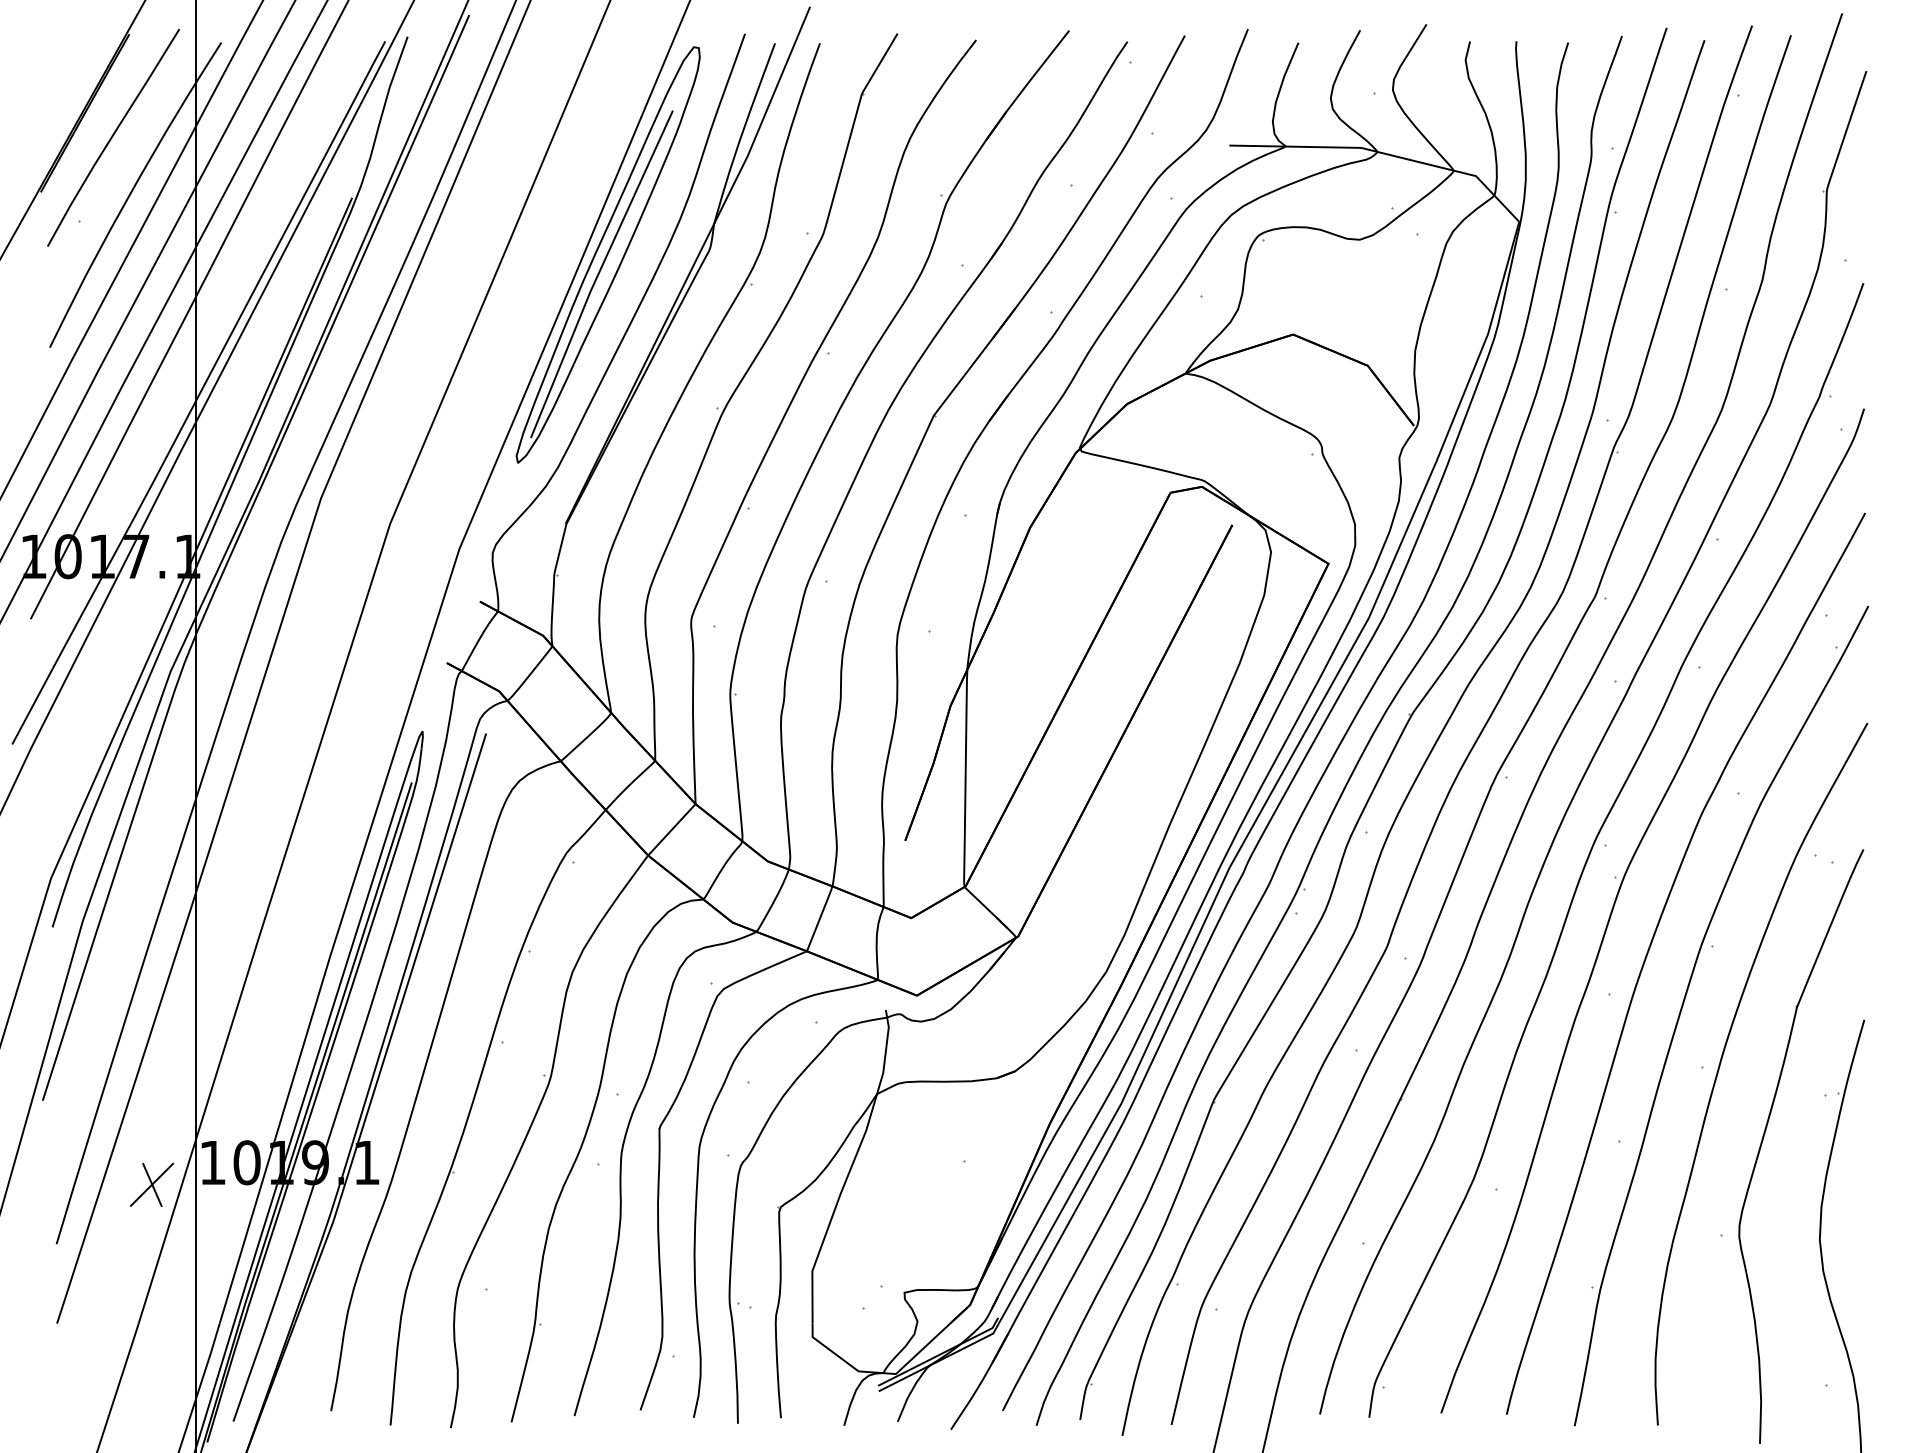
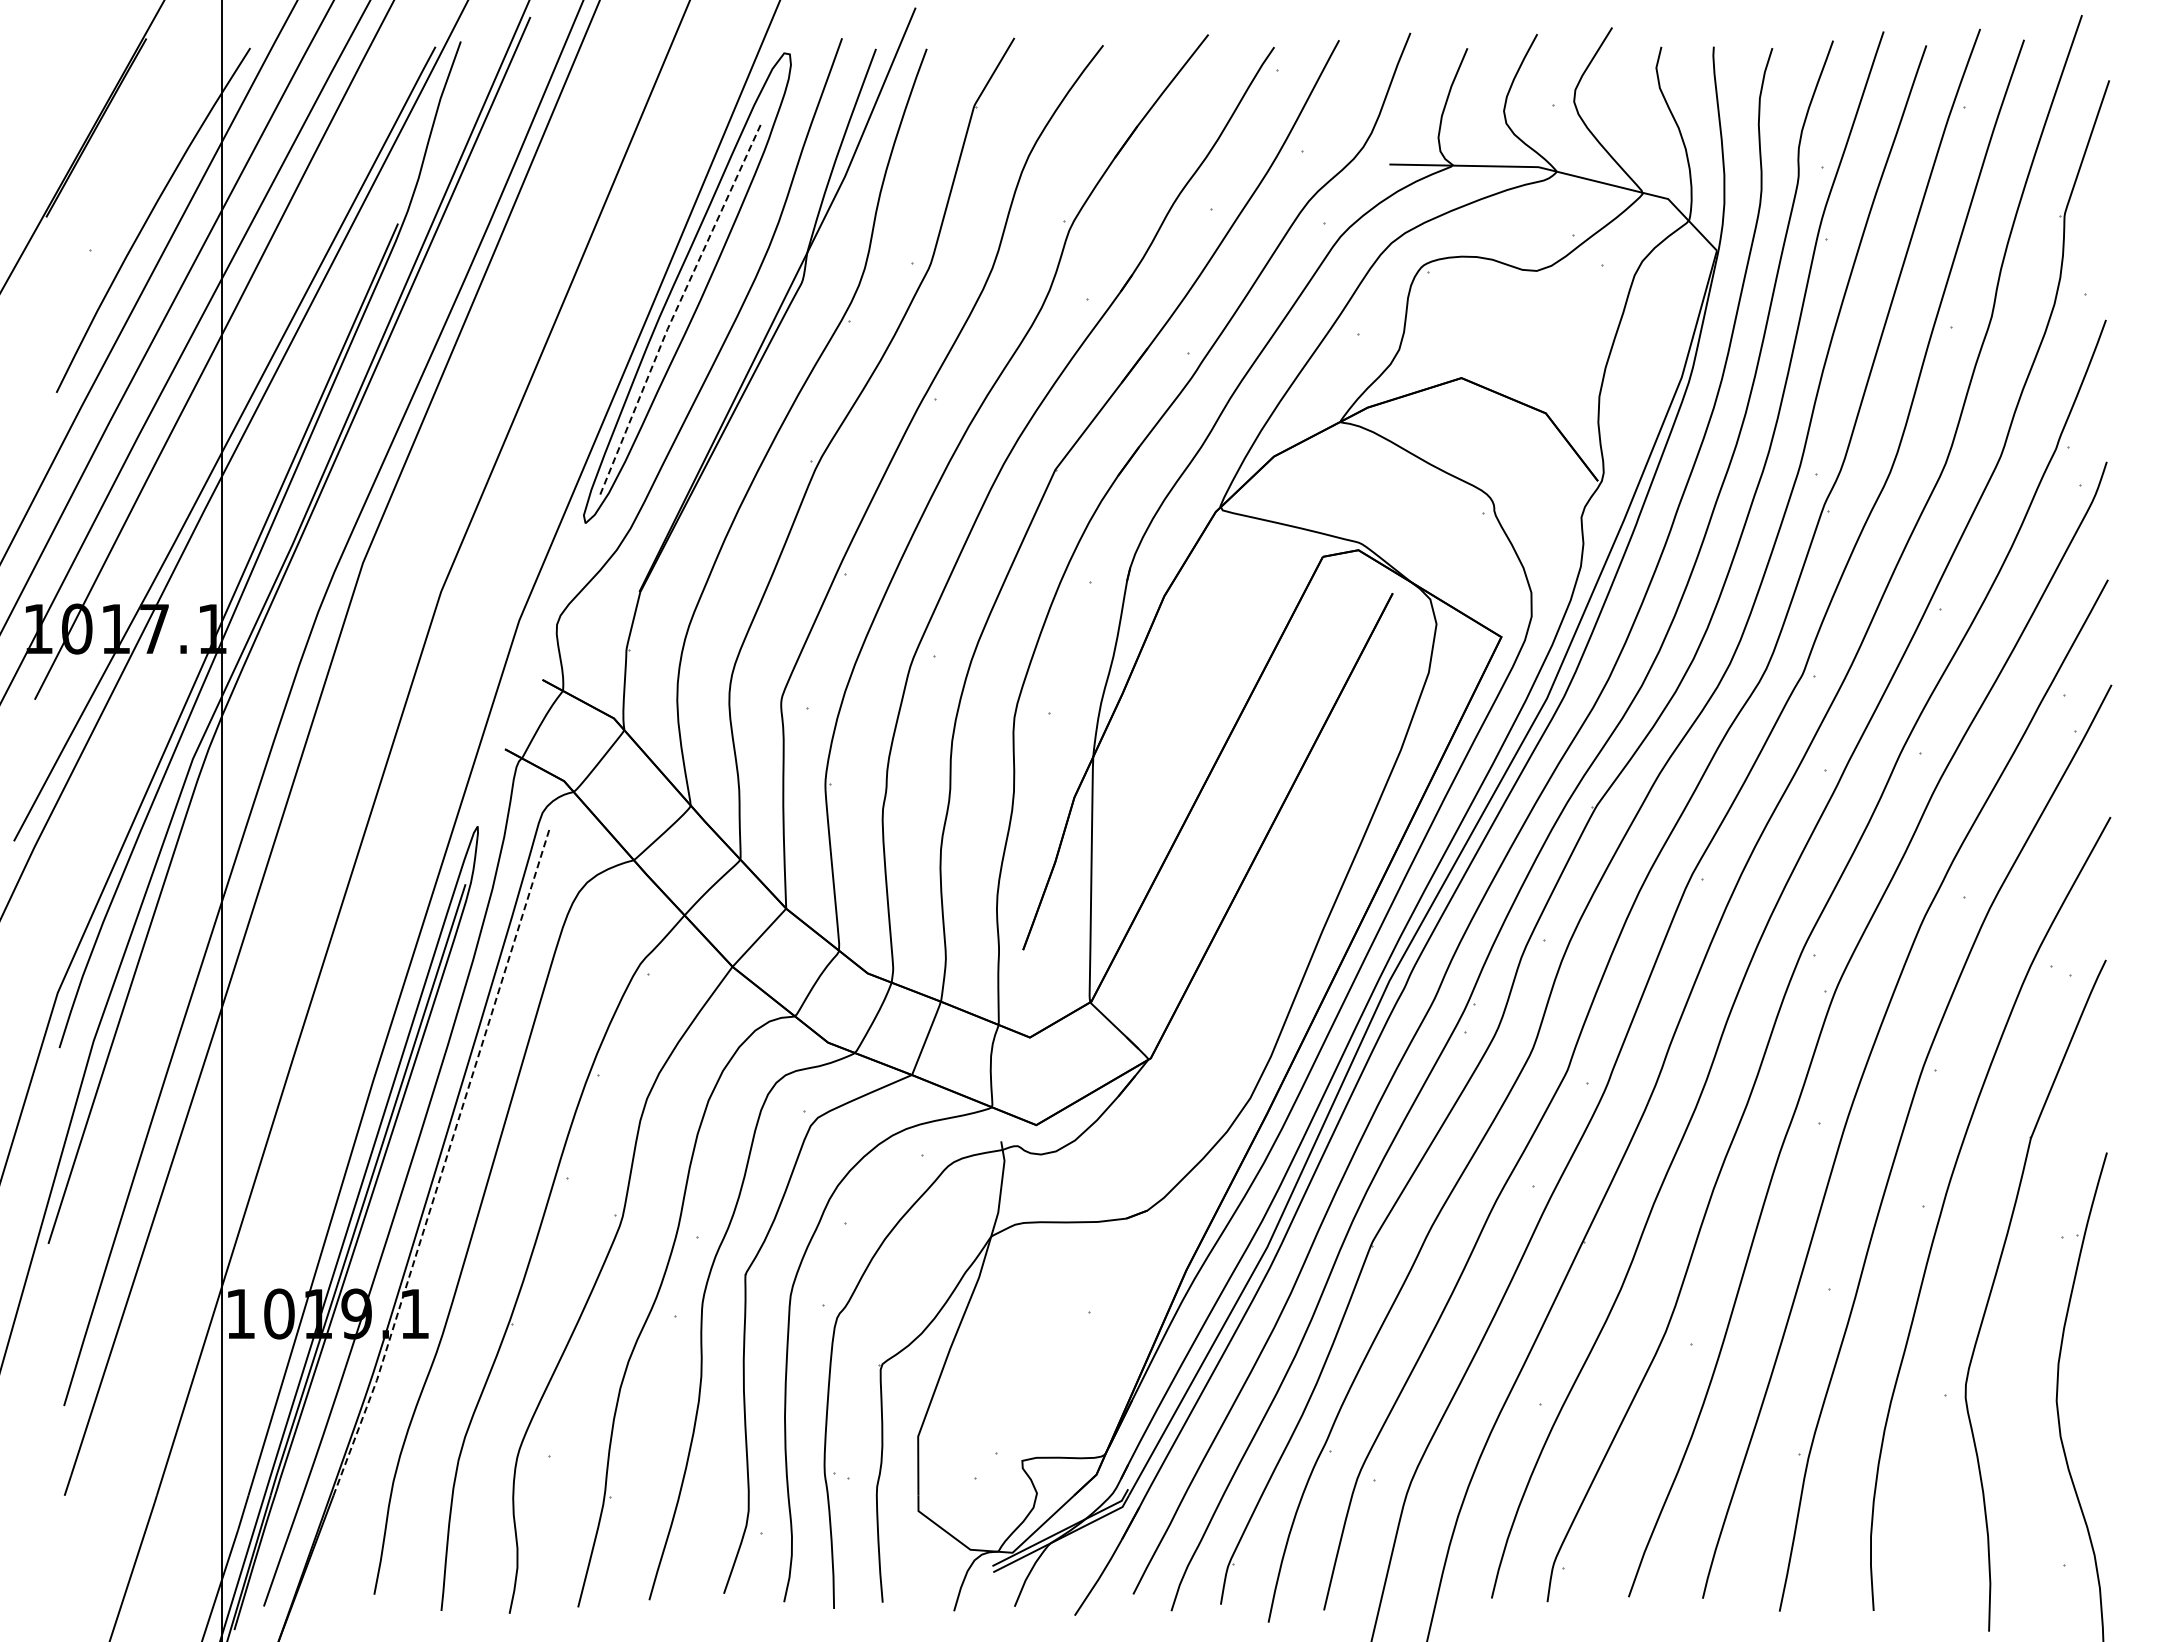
curve: (113, 136) -> (128, 154), removed
line: (598, 273) -> (676, 309), solid -> dashed
line: (393, 1029) -> (444, 1163), solid -> dashed
part: (151, 1184) -> (171, 1338), removed

